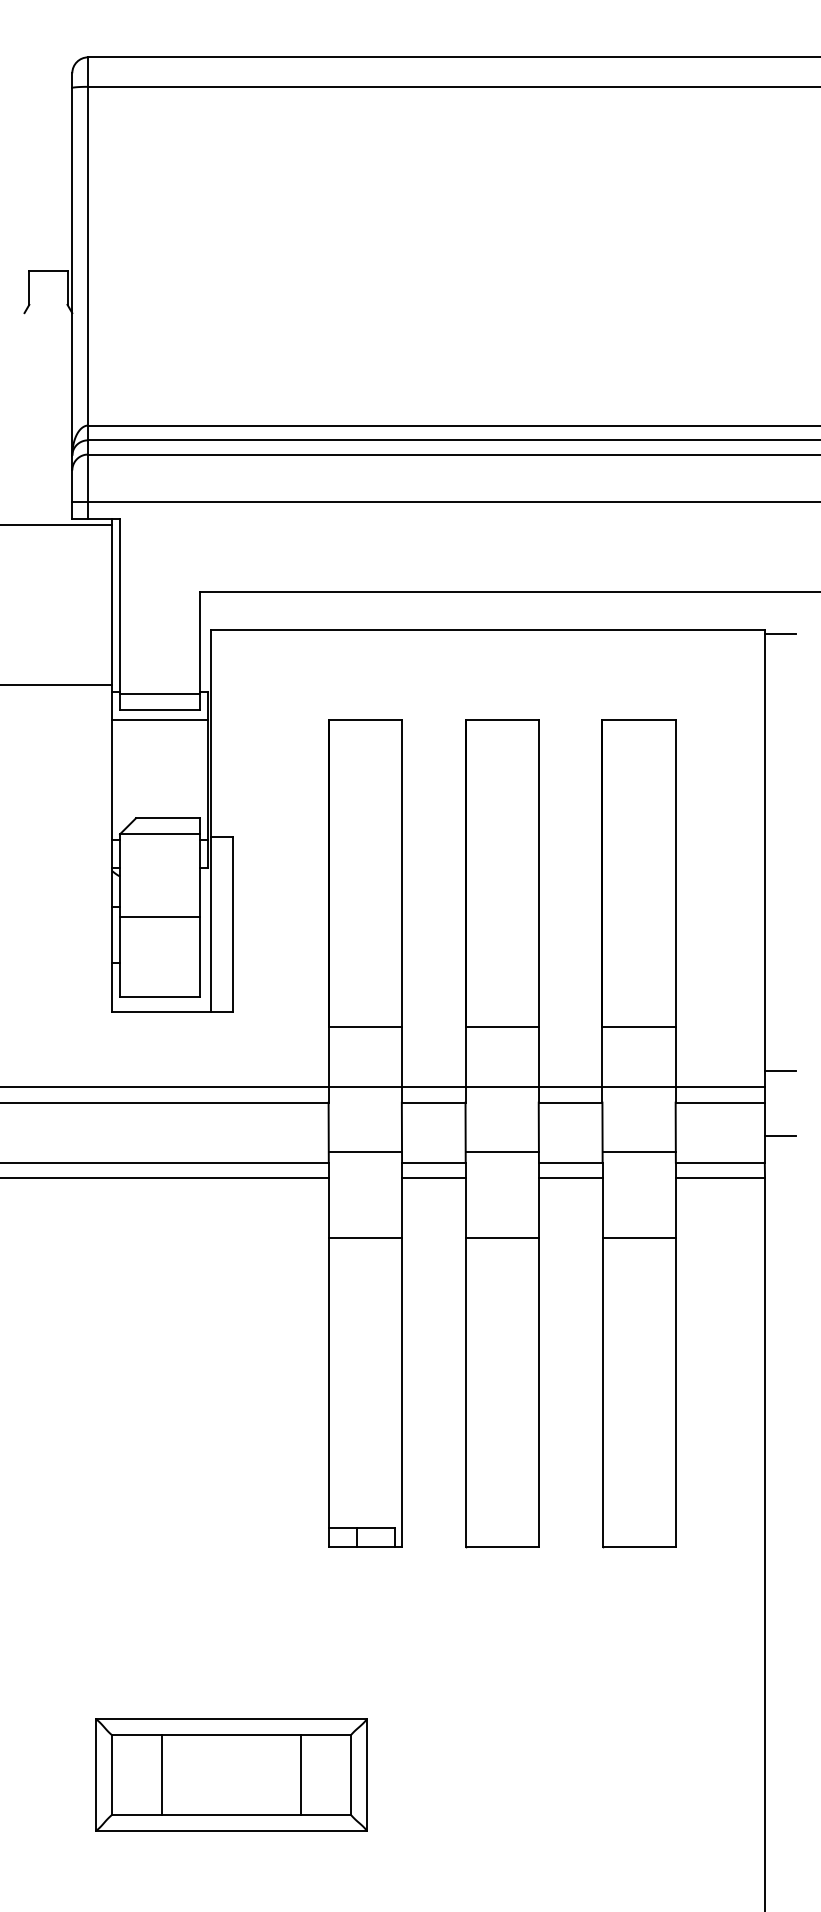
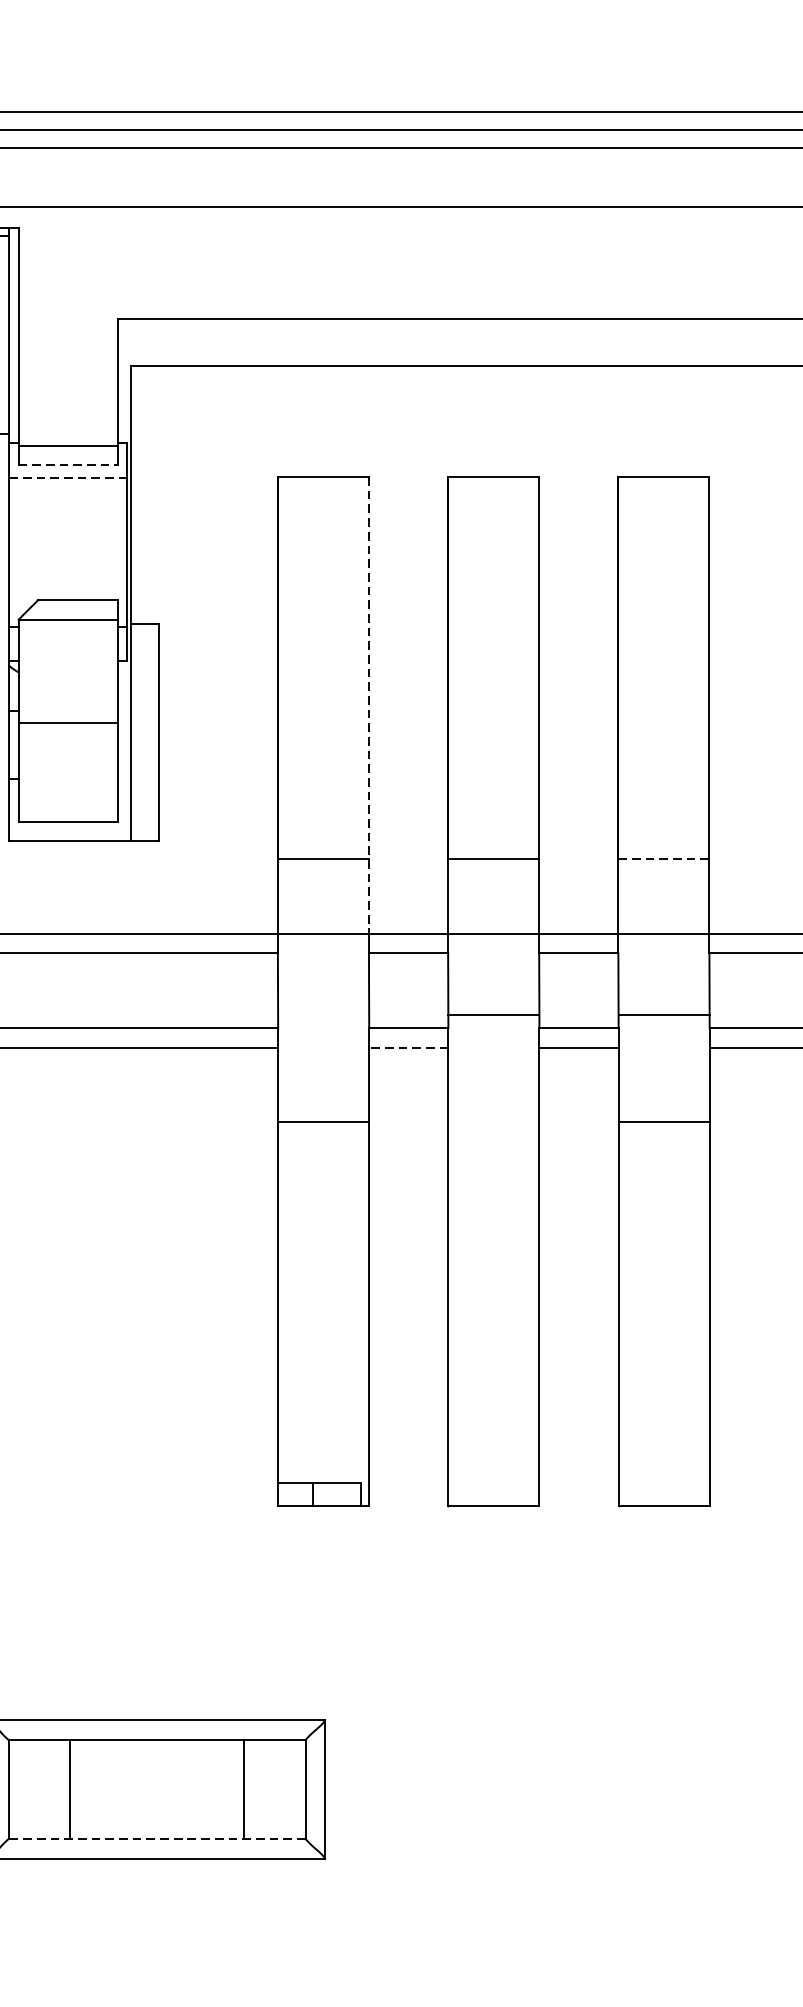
line: (159, 710) -> (67, 465), solid -> dashed
line: (159, 719) -> (67, 477), solid -> dashed
line: (401, 903) -> (368, 705), solid -> dashed
line: (639, 1026) -> (664, 858), solid -> dashed
line: (365, 1152) -> (323, 1015), removed
line: (433, 1178) -> (408, 1047), solid -> dashed
line: (501, 1238) -> (492, 1122), removed
line: (231, 1814) -> (157, 1838), solid -> dashed

